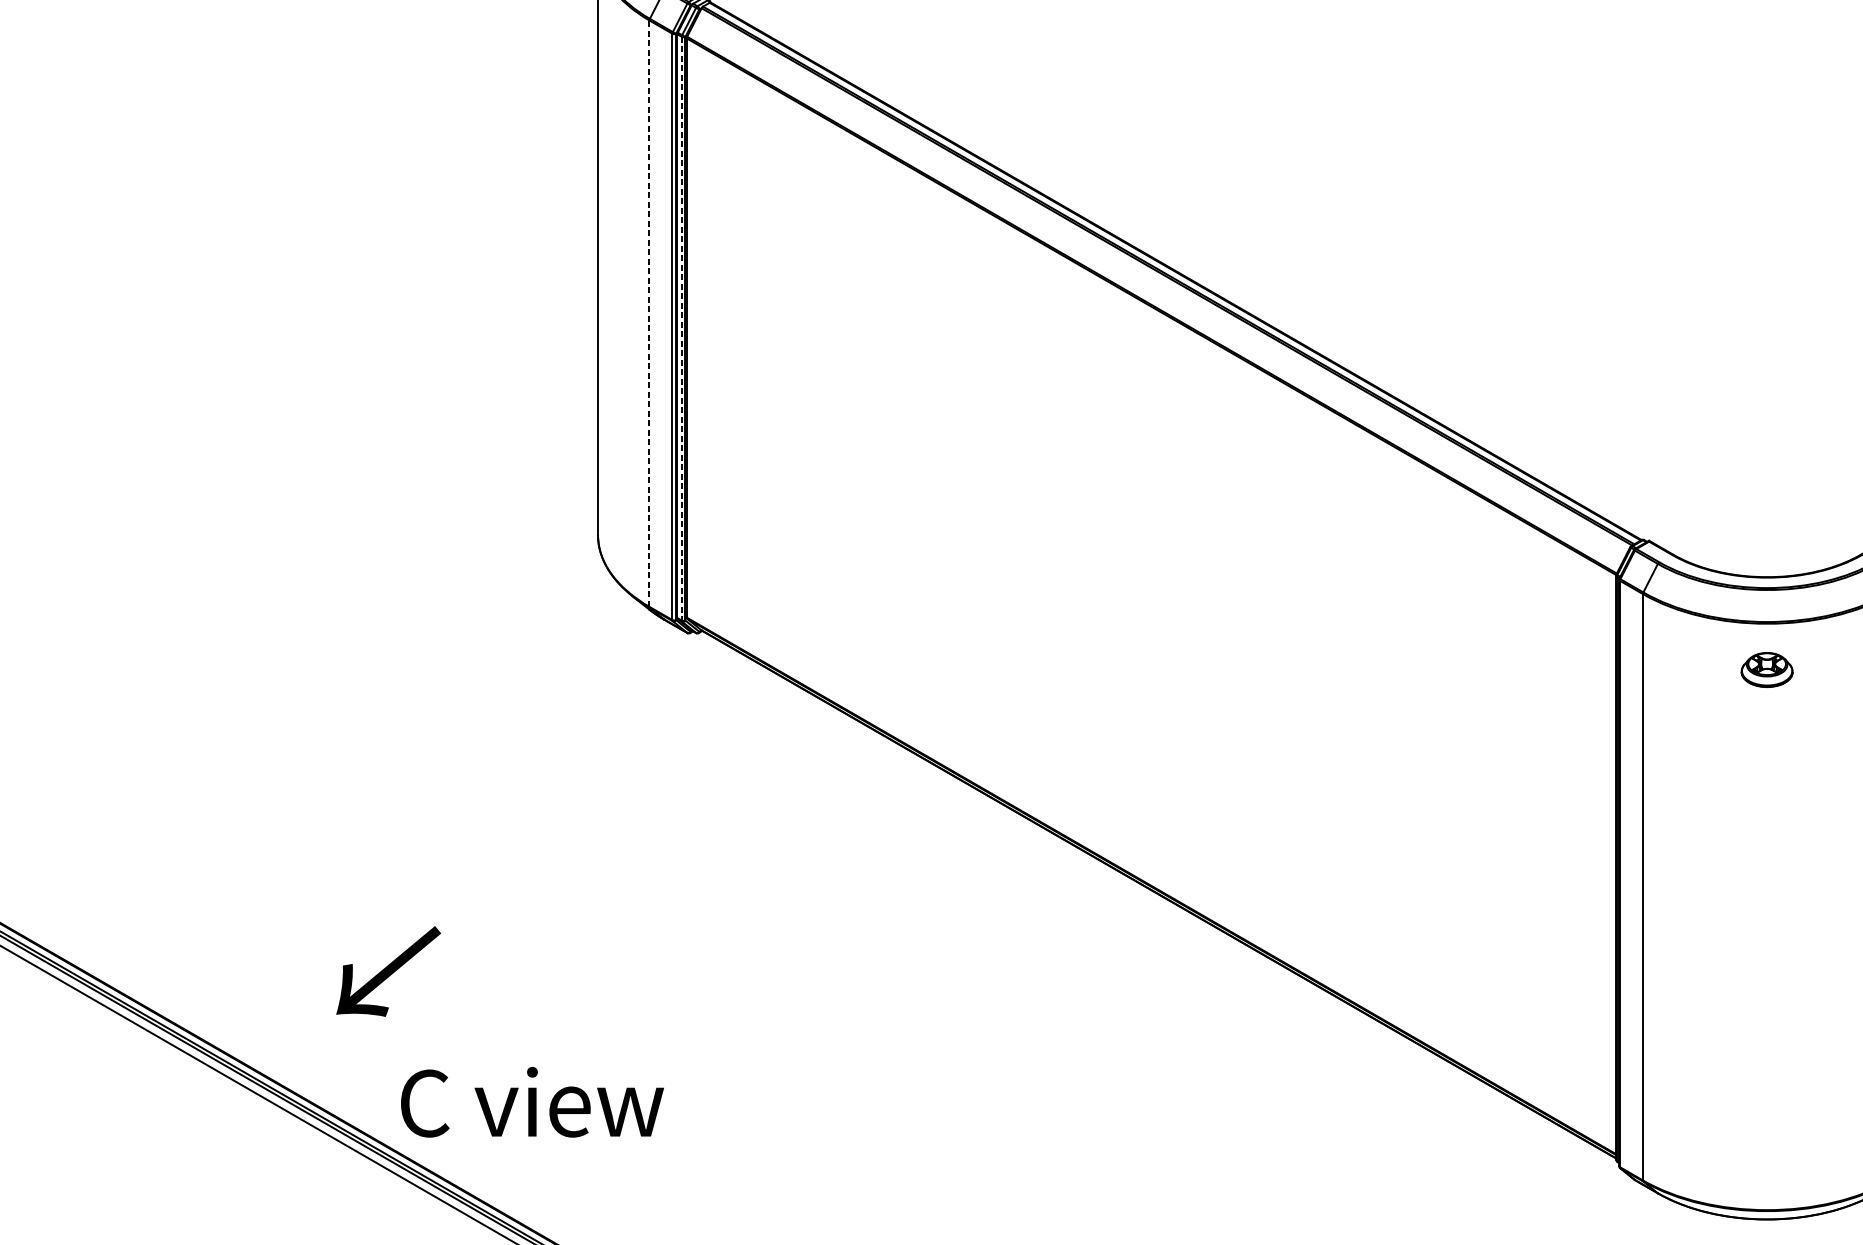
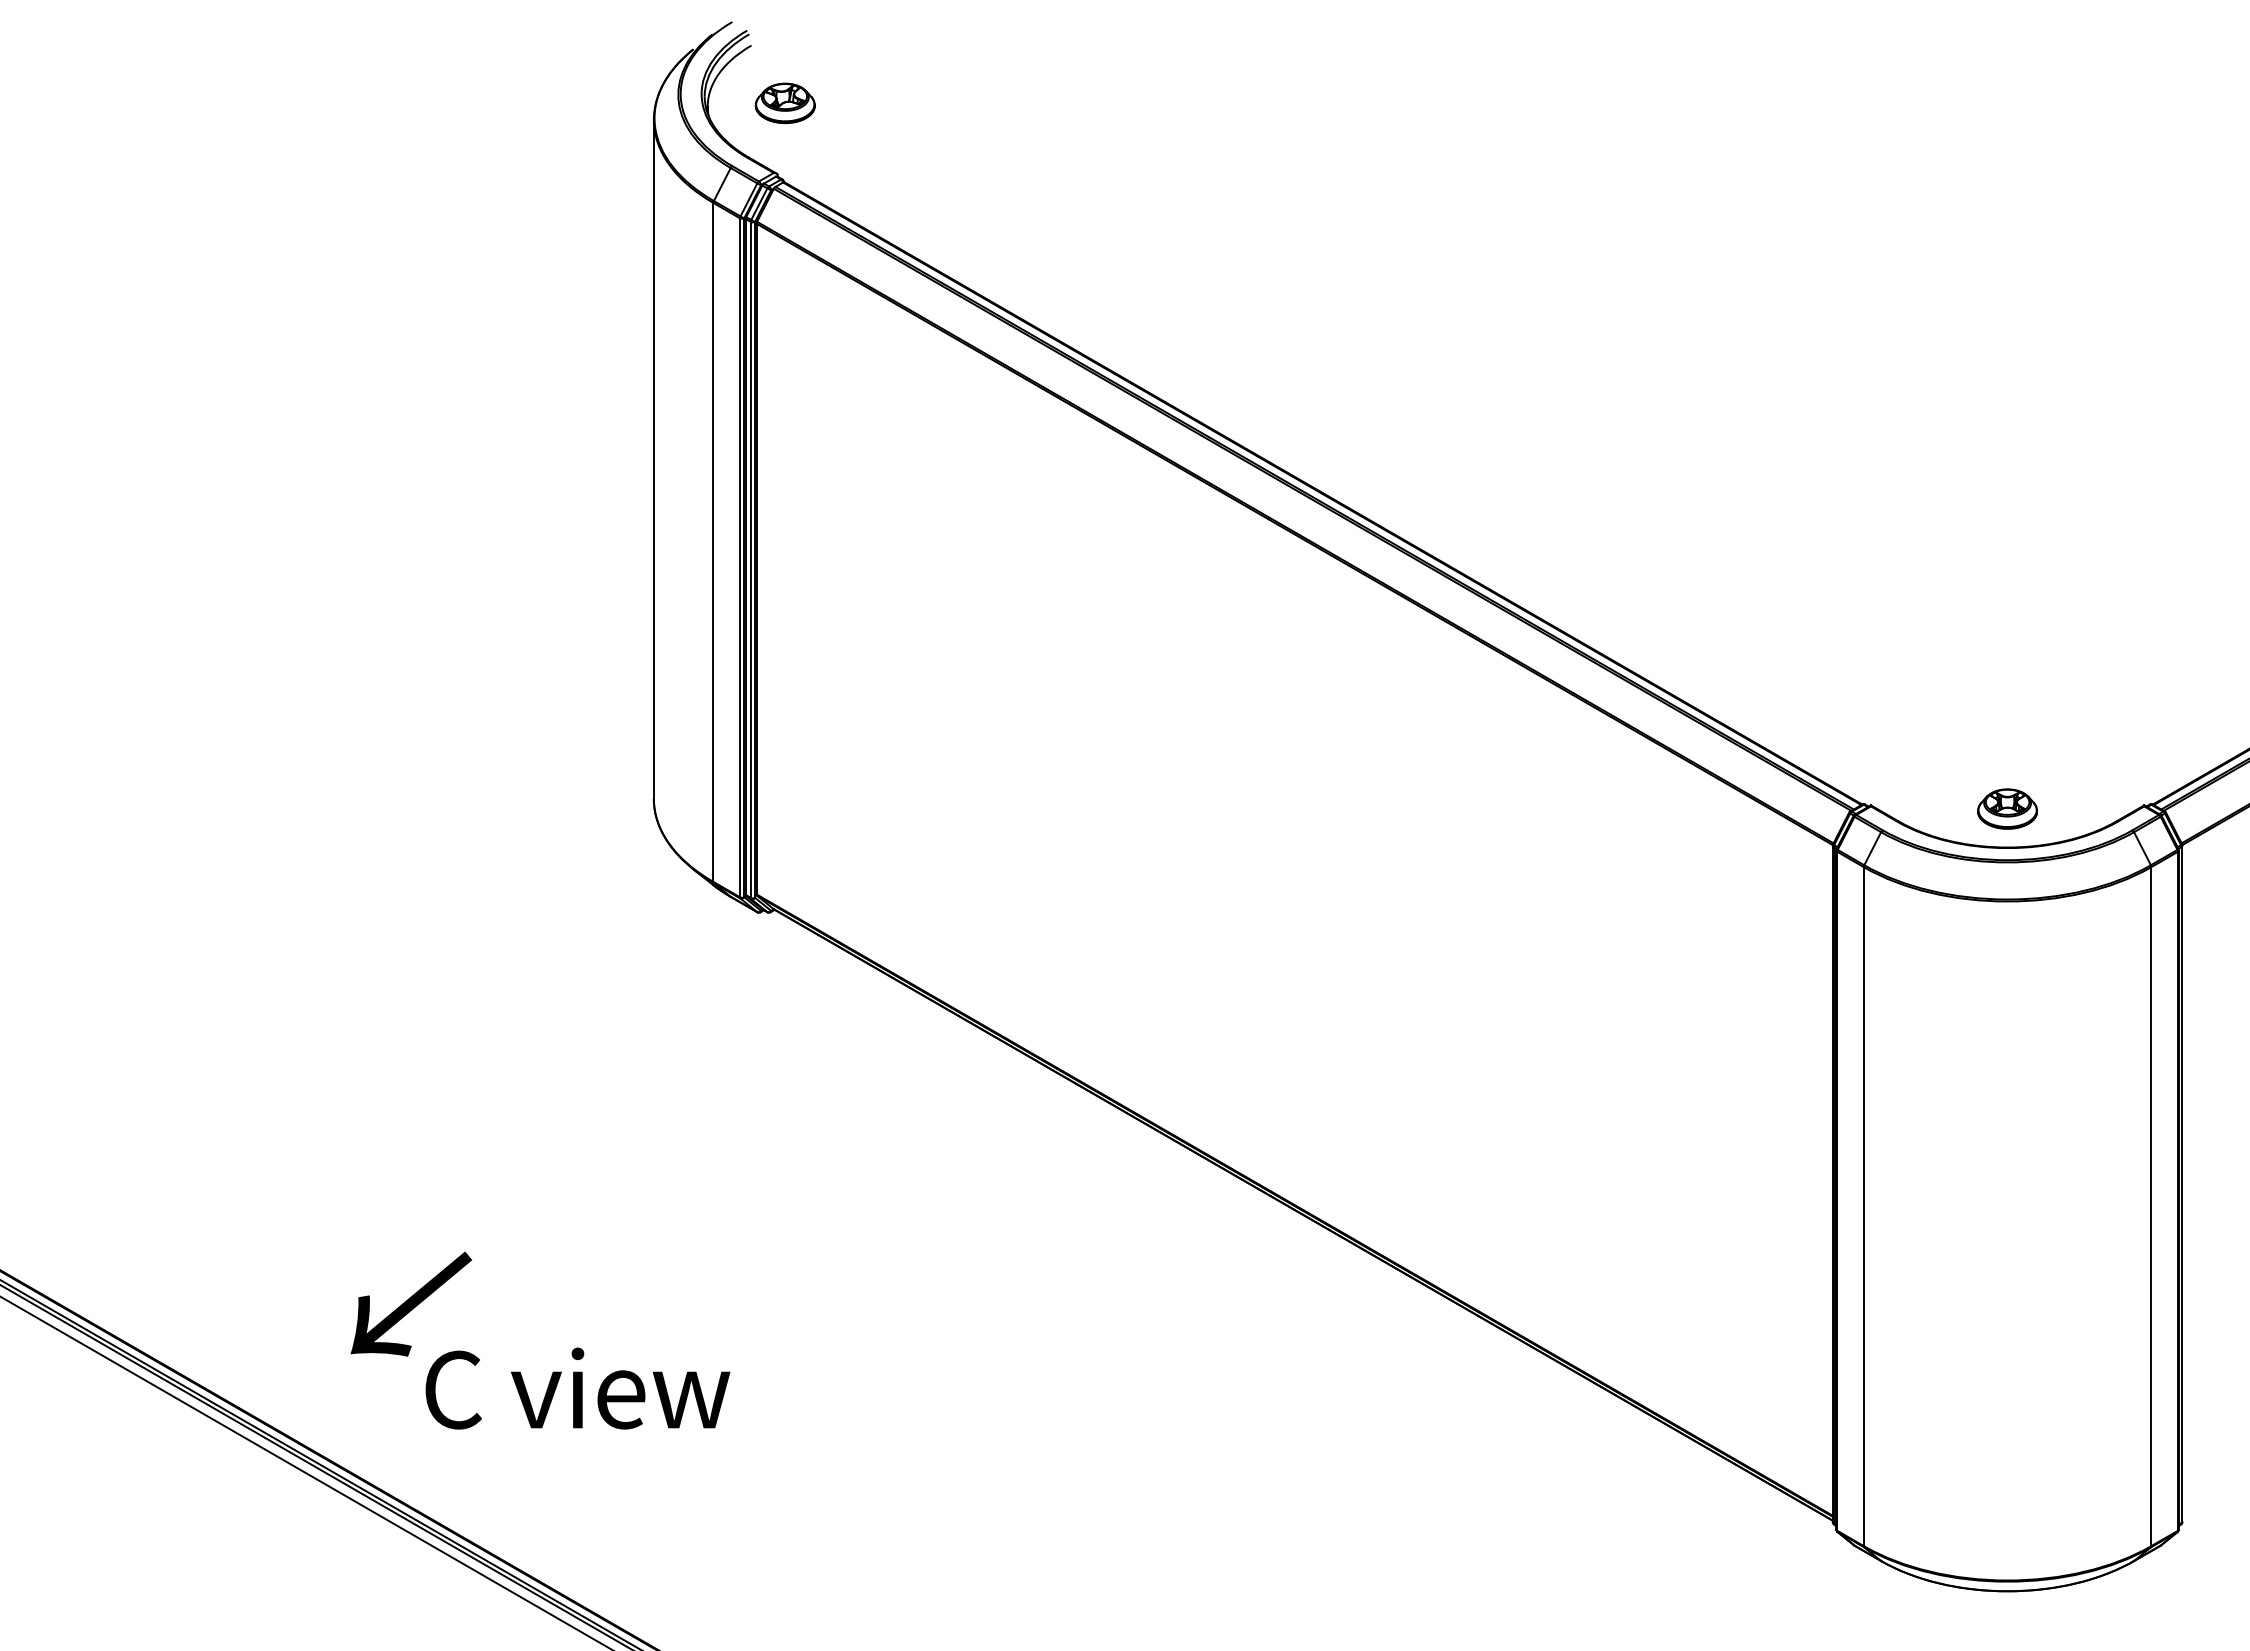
line: (649, 312) -> (713, 541), dashed -> solid
line: (681, 328) -> (750, 559), dashed -> solid
part: (1767, 669) -> (2007, 808), moved
text: (532, 1102) -> (577, 1388), moved

